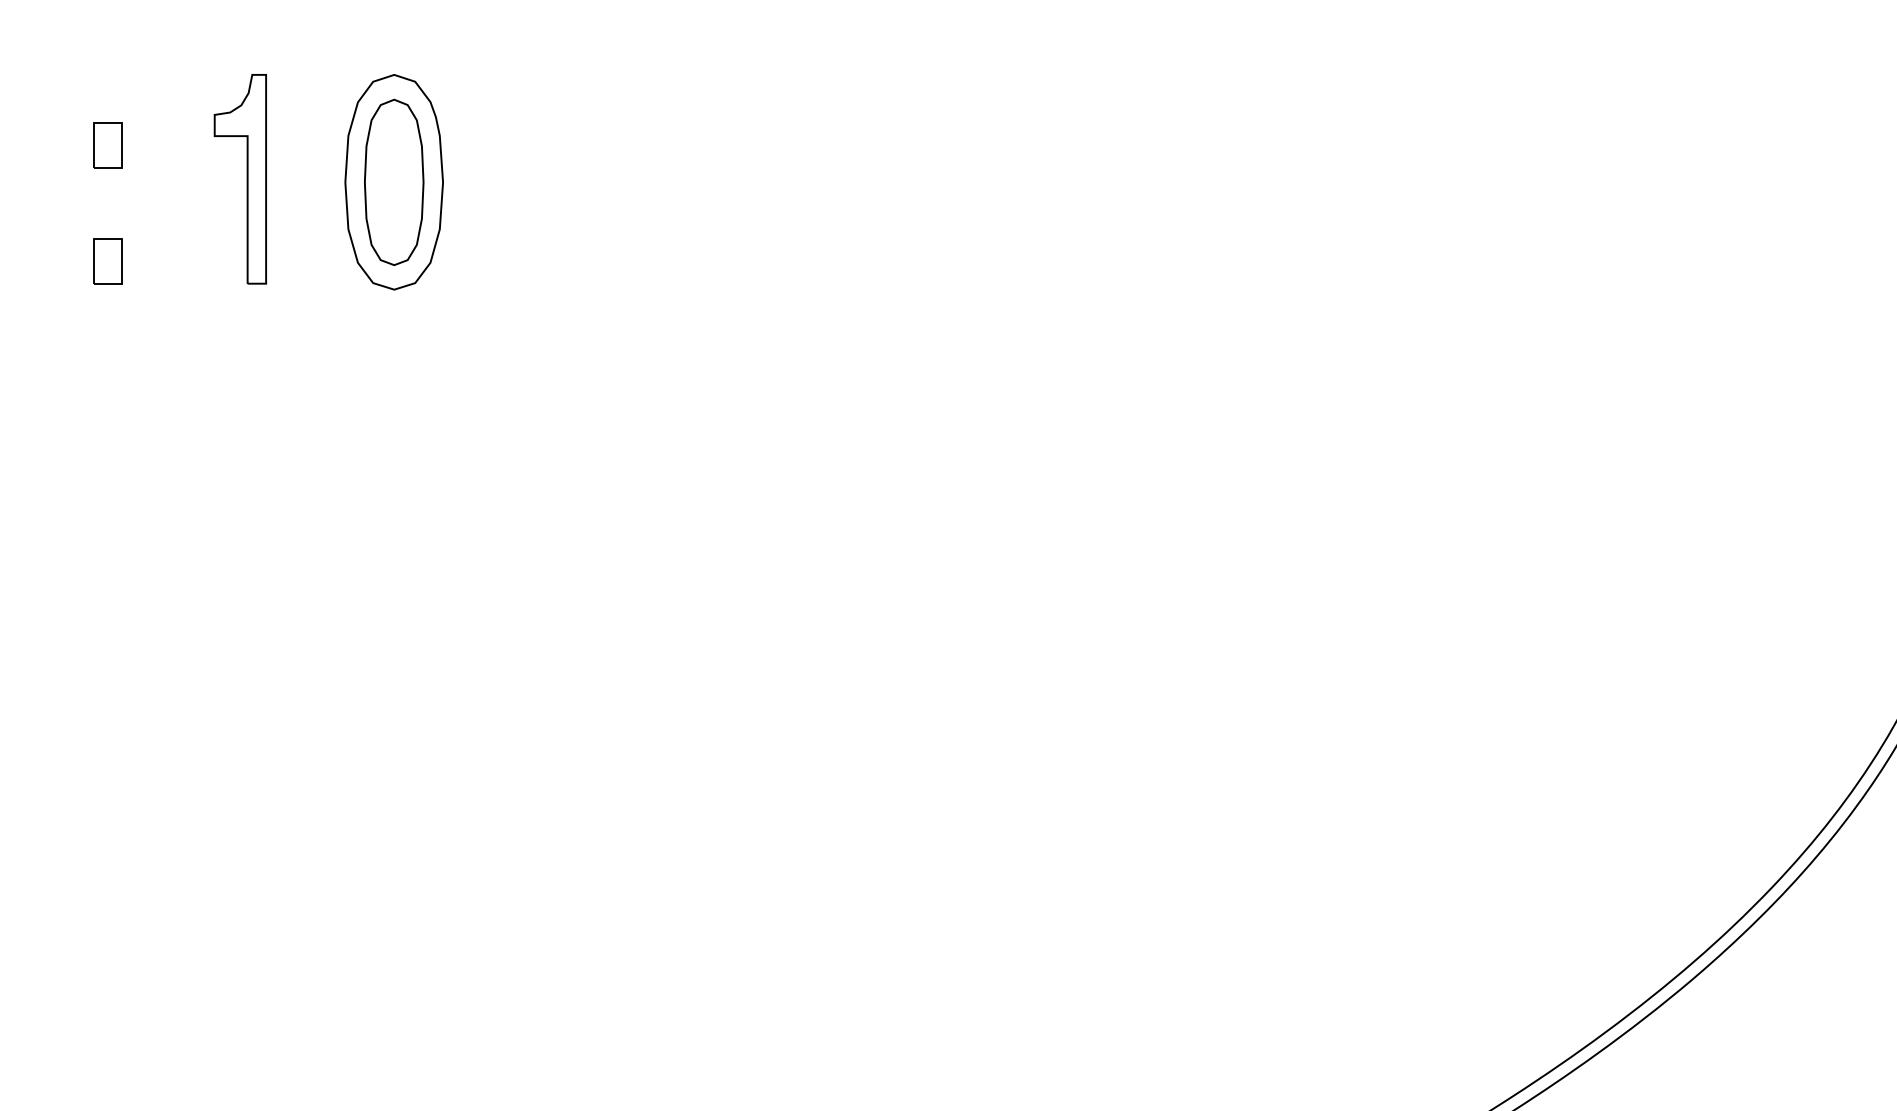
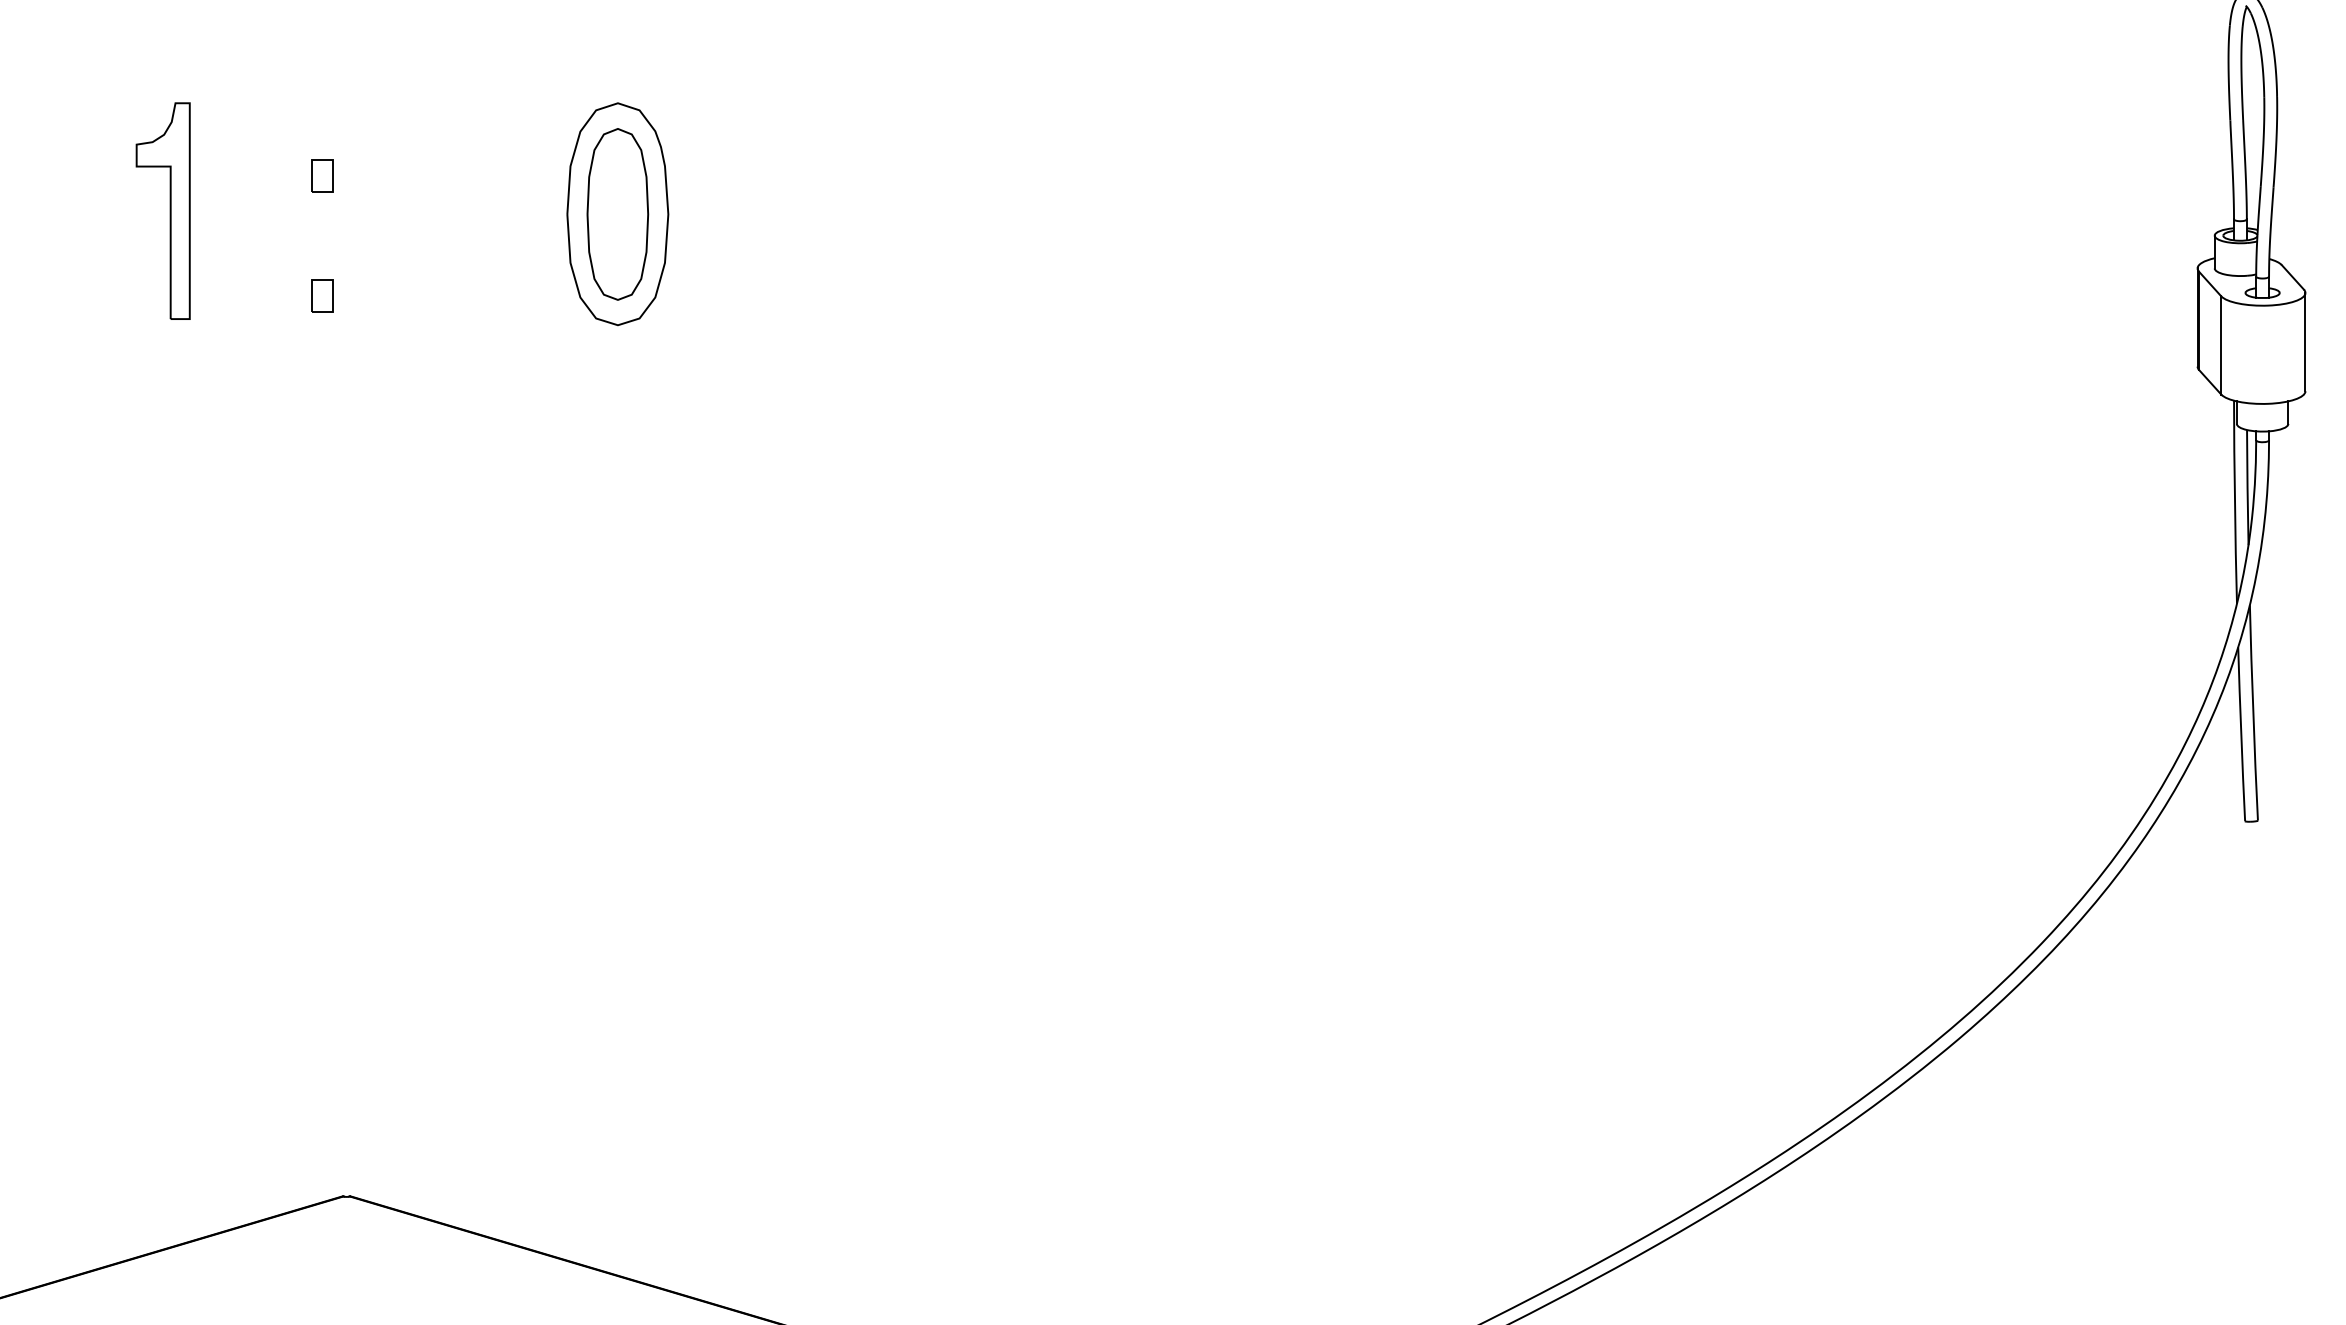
part: (108, 144) -> (322, 175), size x0.7
part: (246, 178) -> (465, 210), removed
part: (108, 260) -> (322, 295), size x0.7

